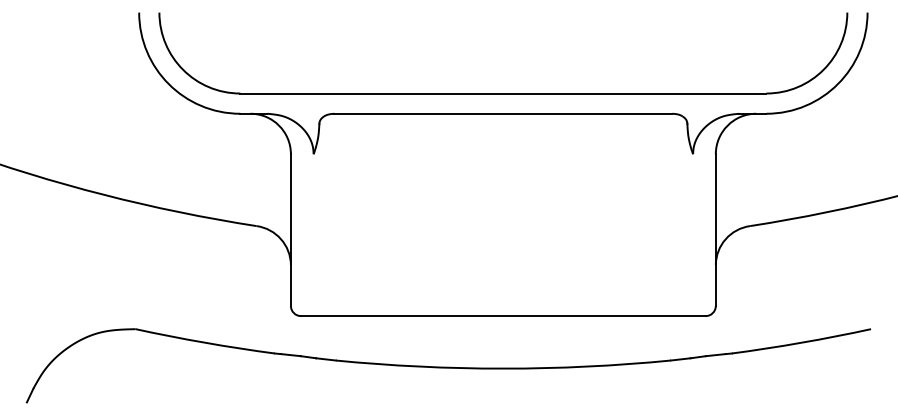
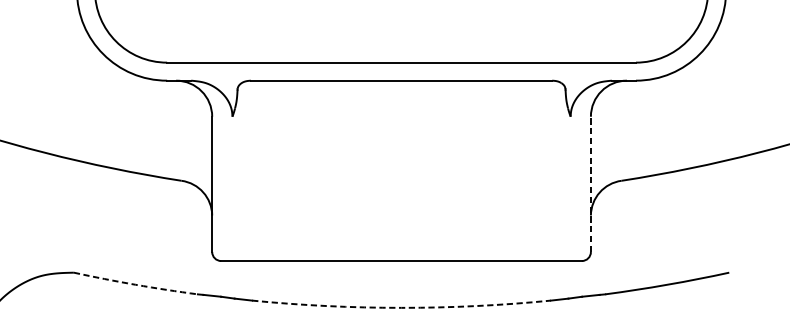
line: (715, 230) -> (590, 184), solid -> dashed
arc: (205, 342) -> (136, 284), solid -> dashed
arc: (503, 368) -> (401, 307), solid -> dashed

